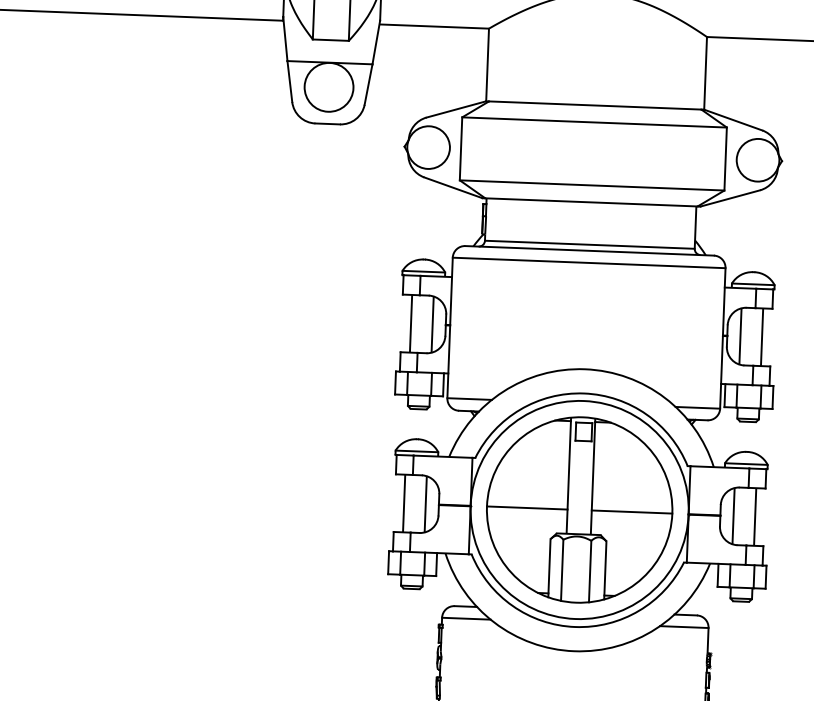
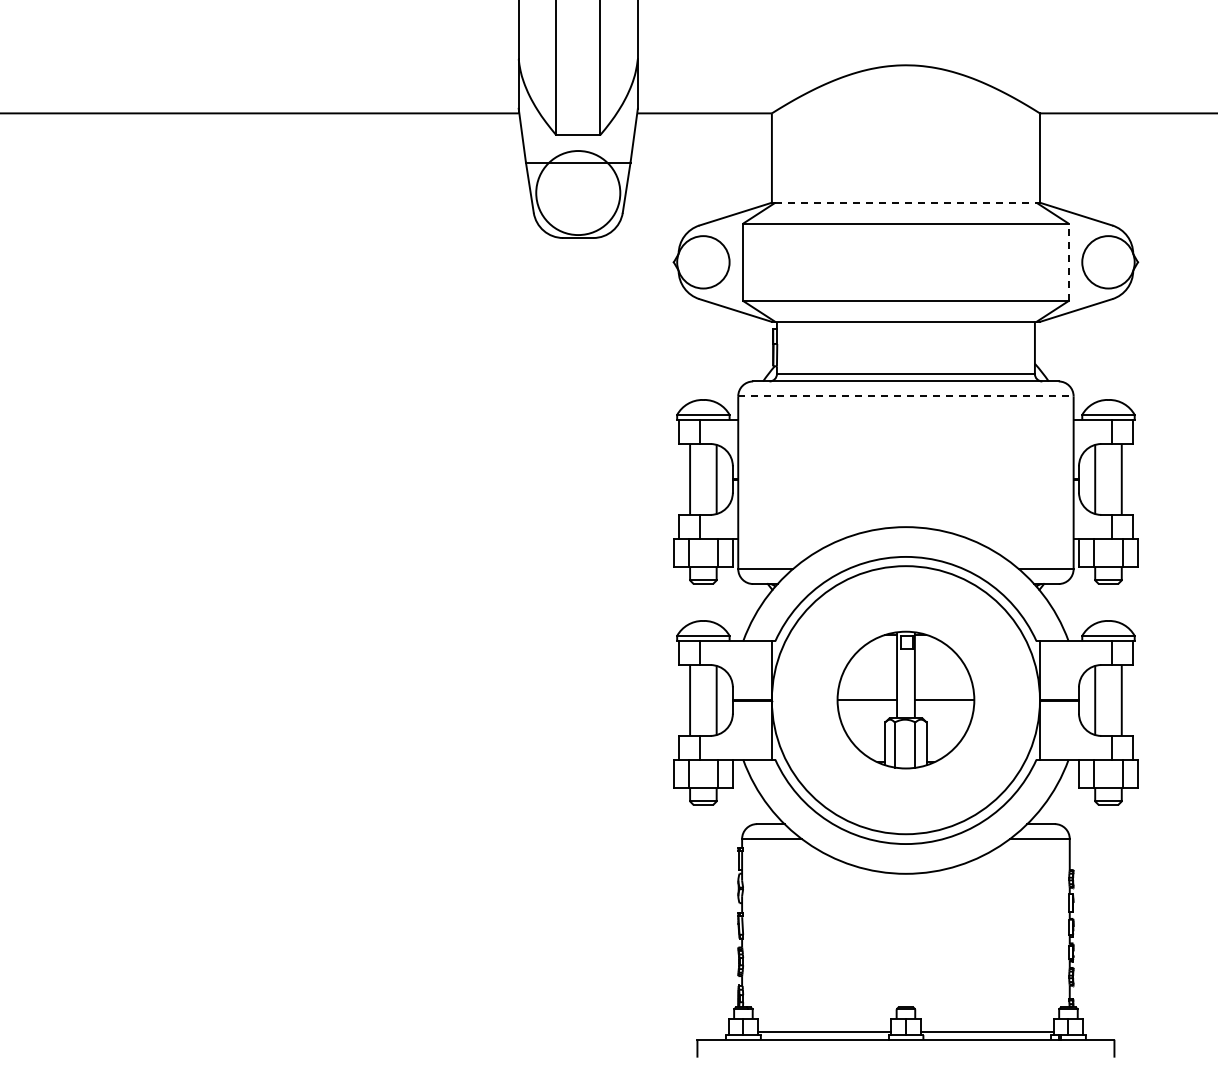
circle: (329, 87) -> (578, 193), size x1.4
line: (594, 105) -> (905, 202), solid -> dashed
line: (725, 159) -> (1068, 262), solid -> dashed
line: (588, 263) -> (905, 396), solid -> dashed
part: (579, 509) -> (905, 699), size x0.6

